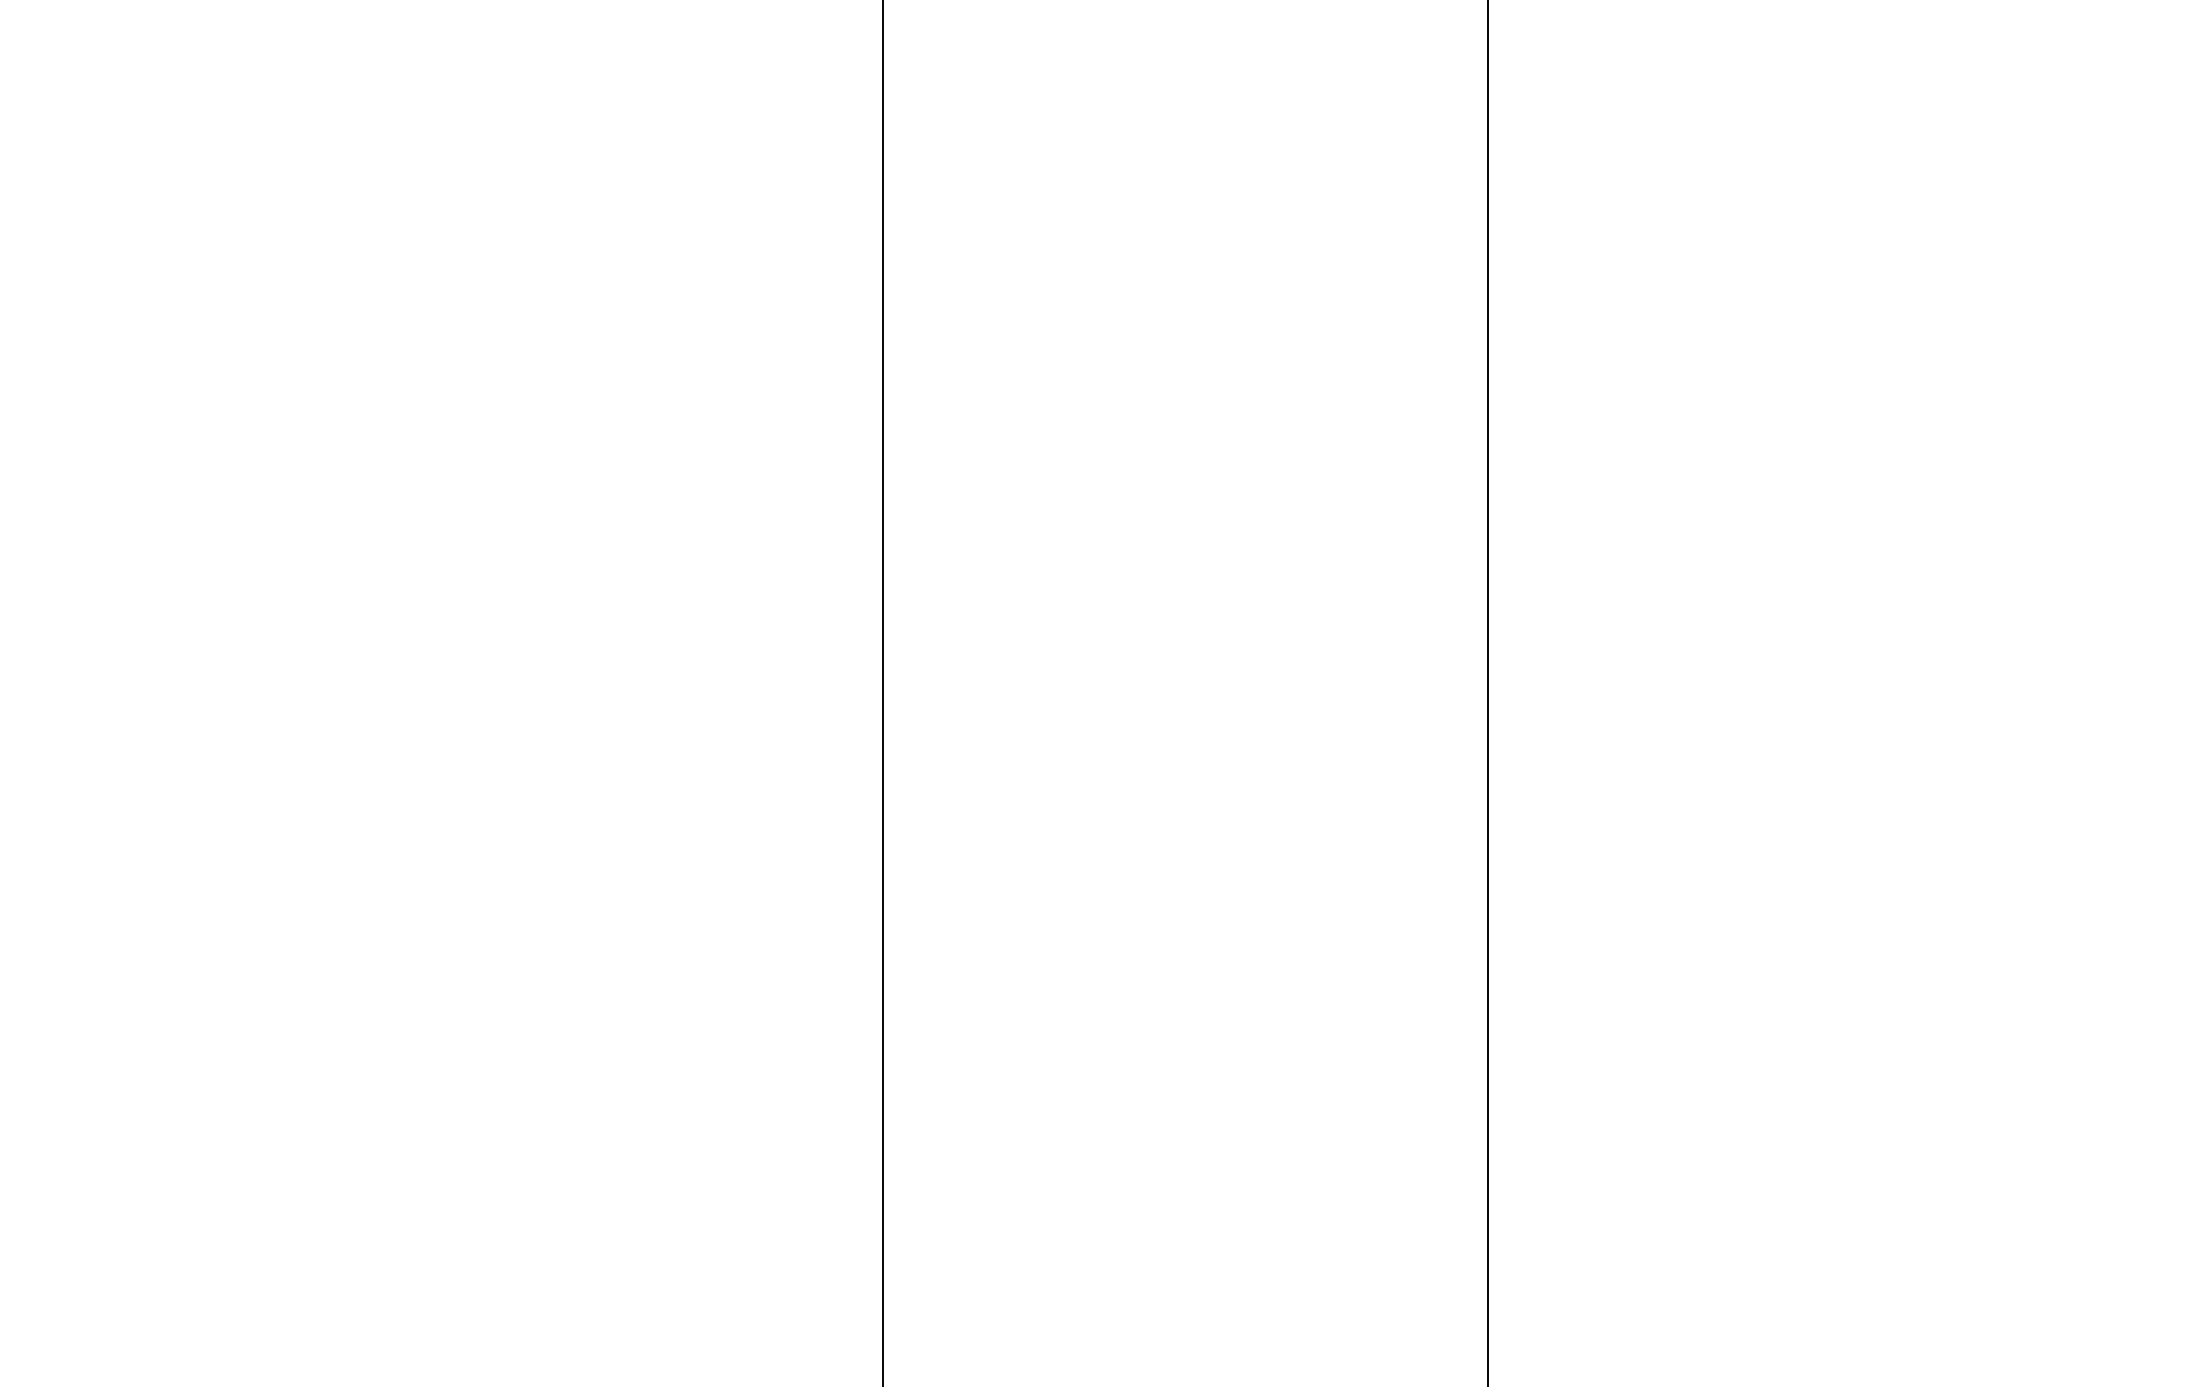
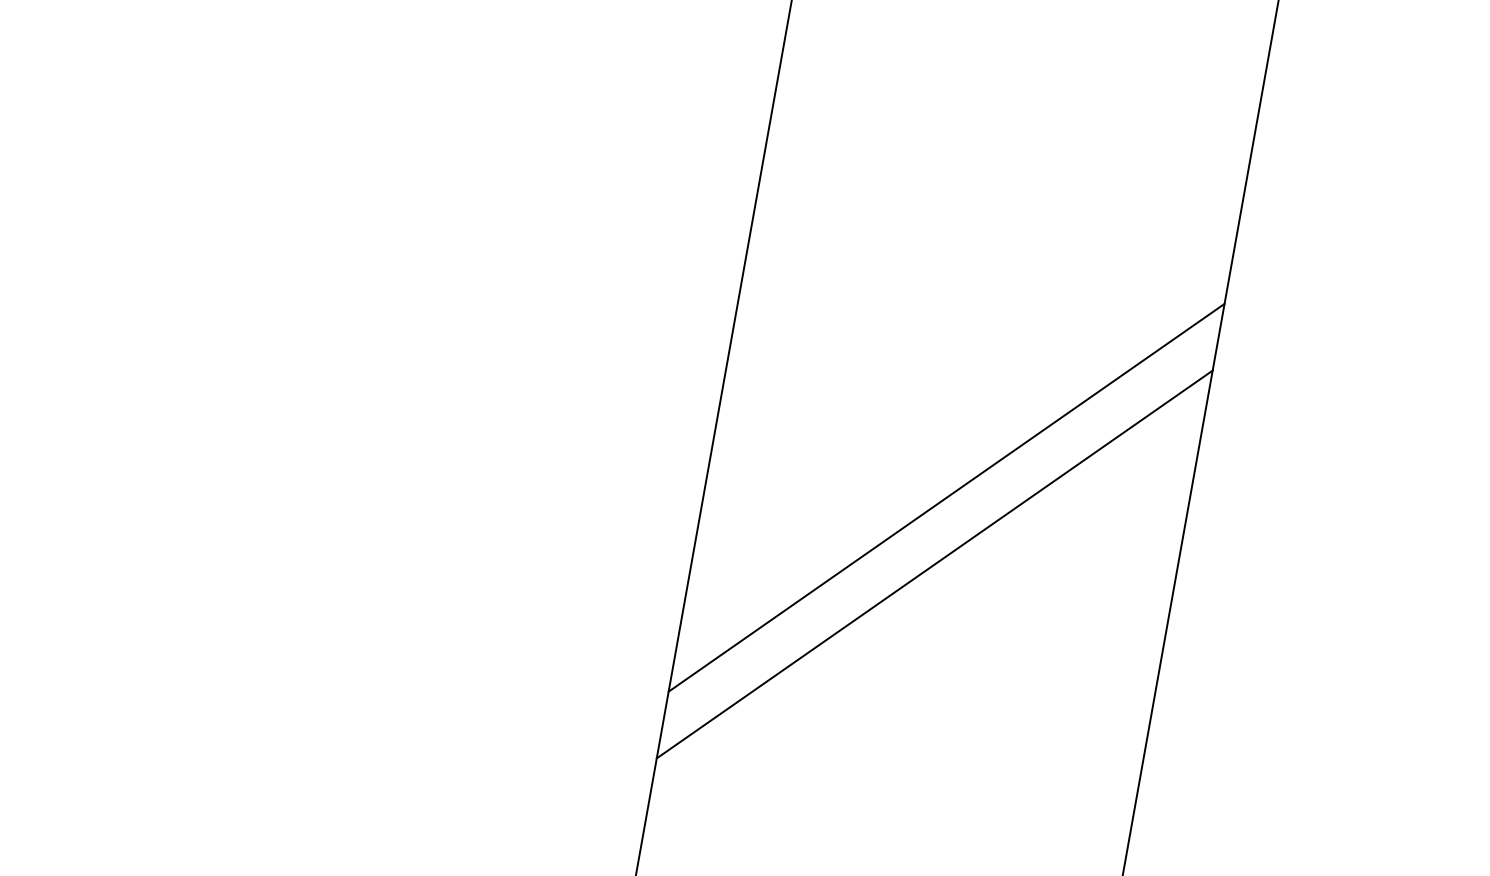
line: (1185, 876) -> (946, 497), added
line: (1185, 962) -> (934, 564), added

